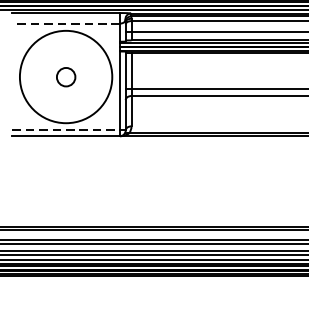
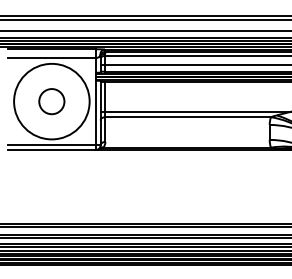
line: (65, 23) -> (51, 57), dashed -> solid
circle: (65, 76) -> (51, 101), size x1.67
line: (66, 130) -> (52, 145), dashed -> solid

